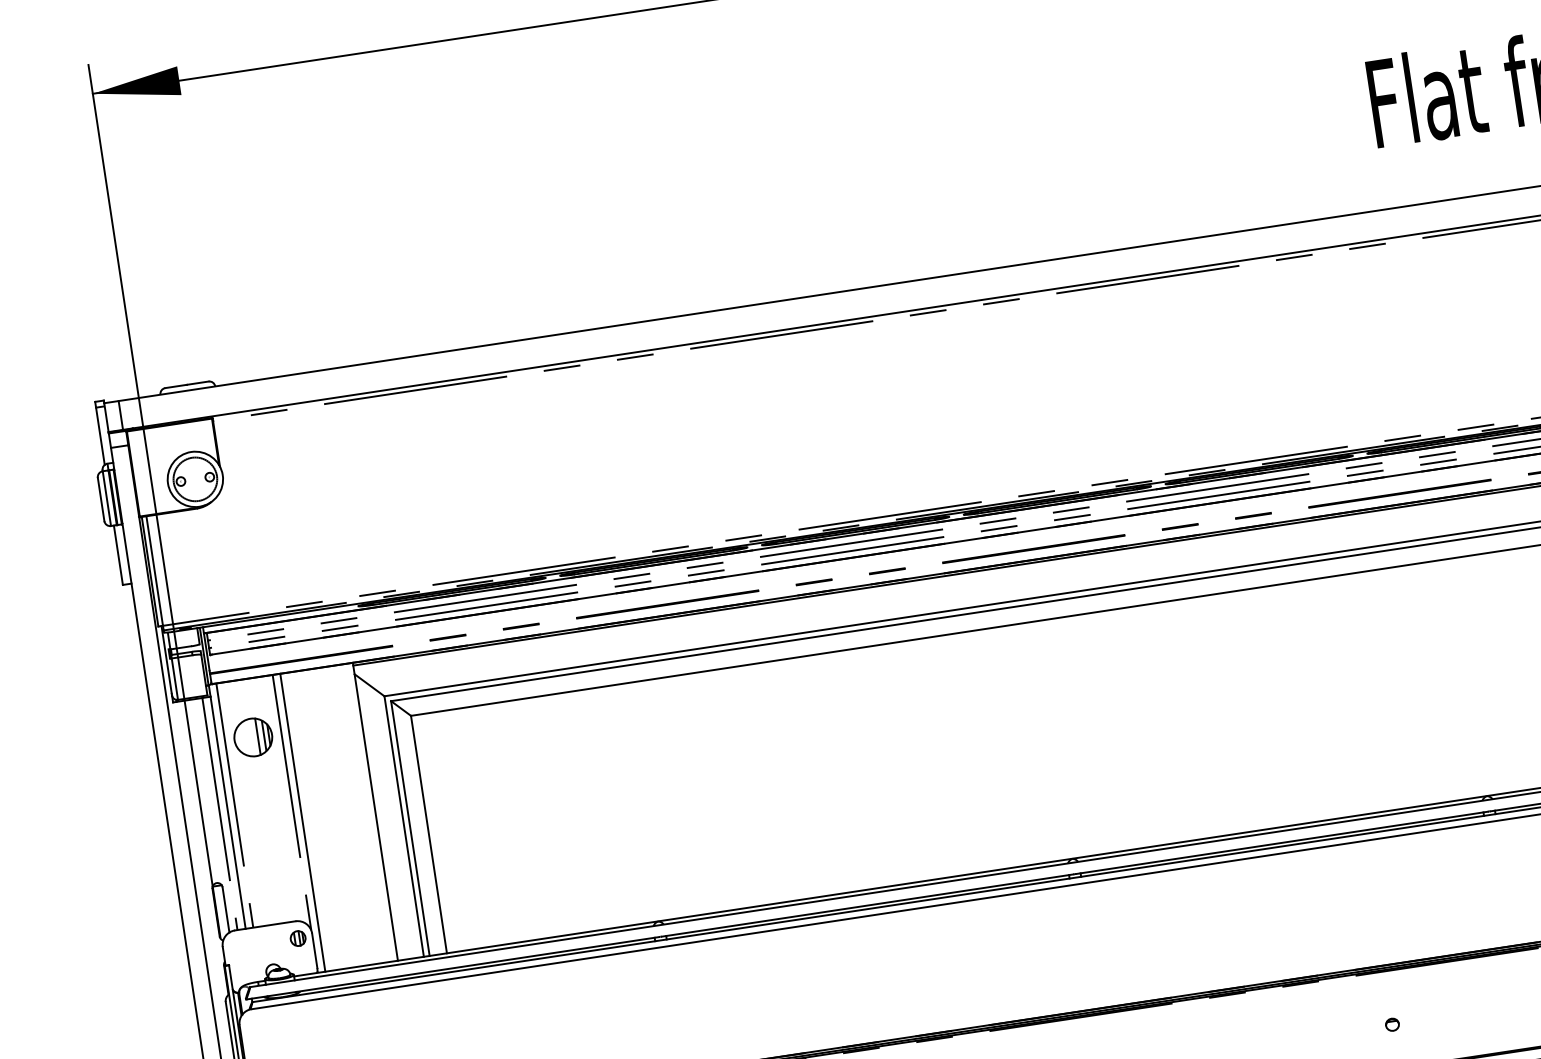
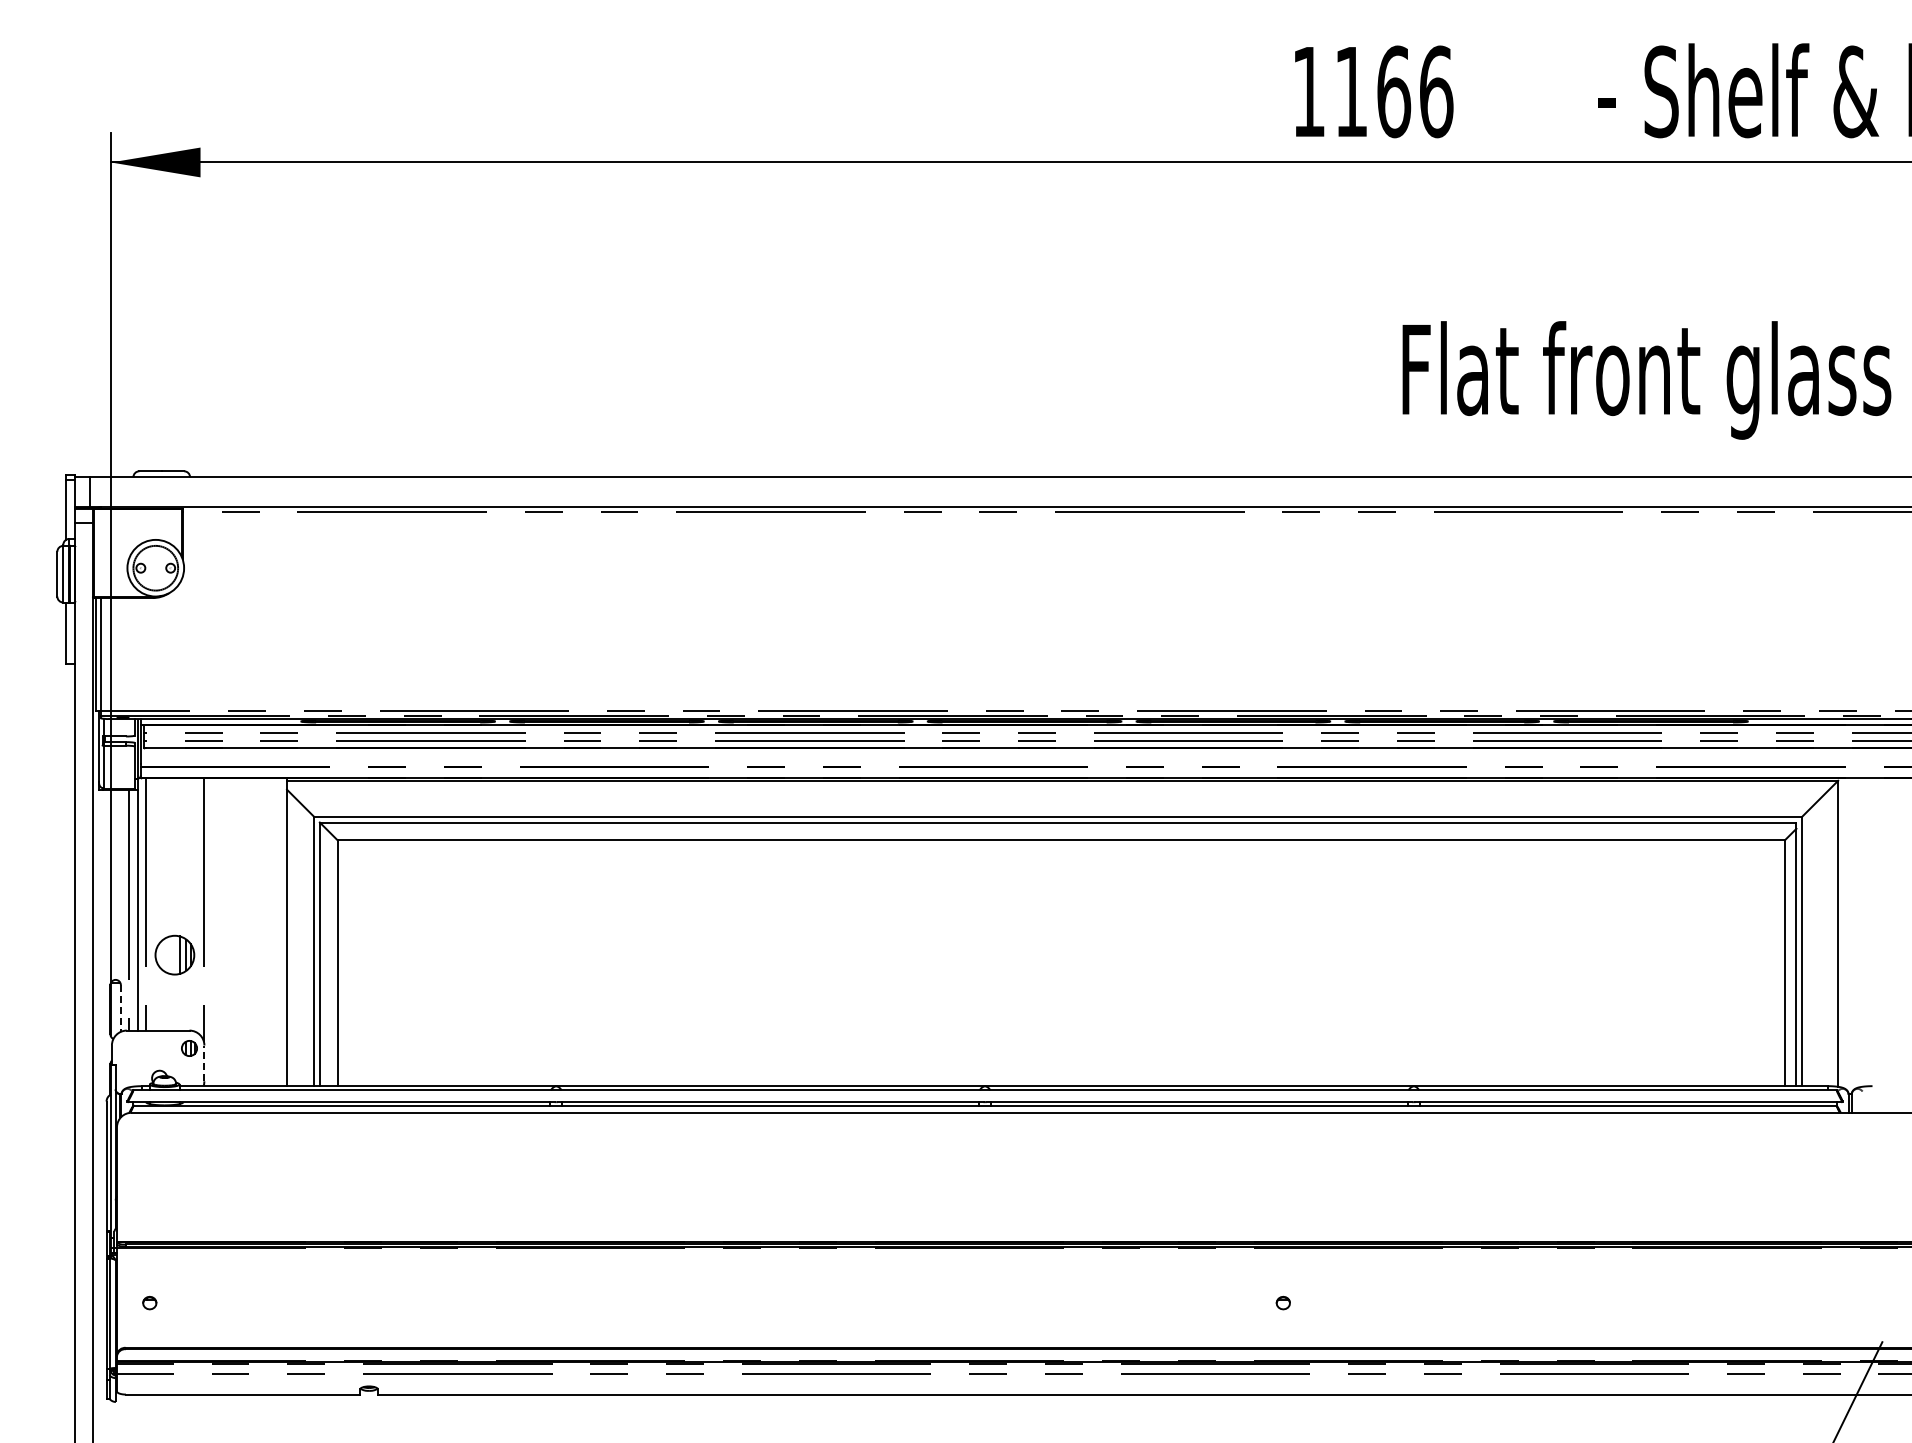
part: (252, 736) -> (174, 954), moved
line: (302, 822) -> (211, 931), removed
line: (225, 910) -> (120, 1008), solid -> dashed
line: (314, 950) -> (204, 1063), solid -> dashed

